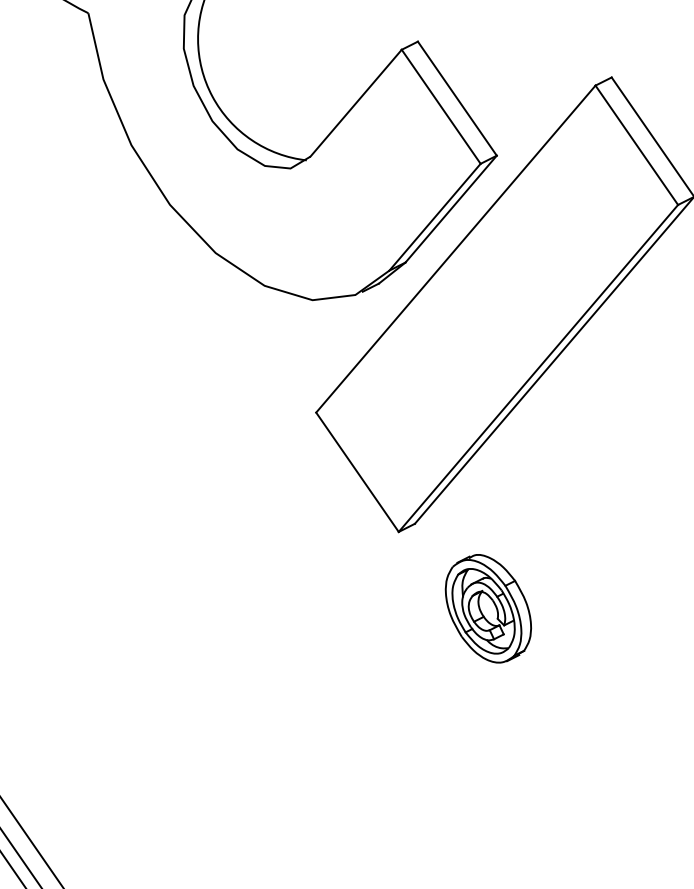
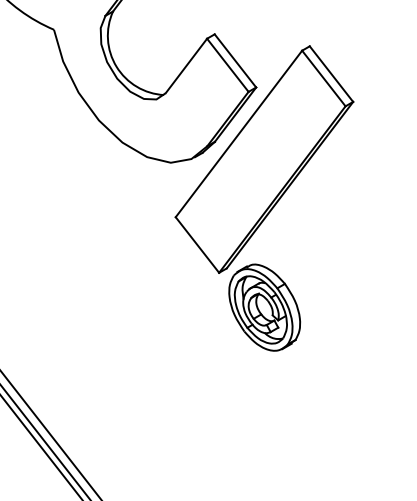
part: (487, 608) -> (264, 307), size x1.67

